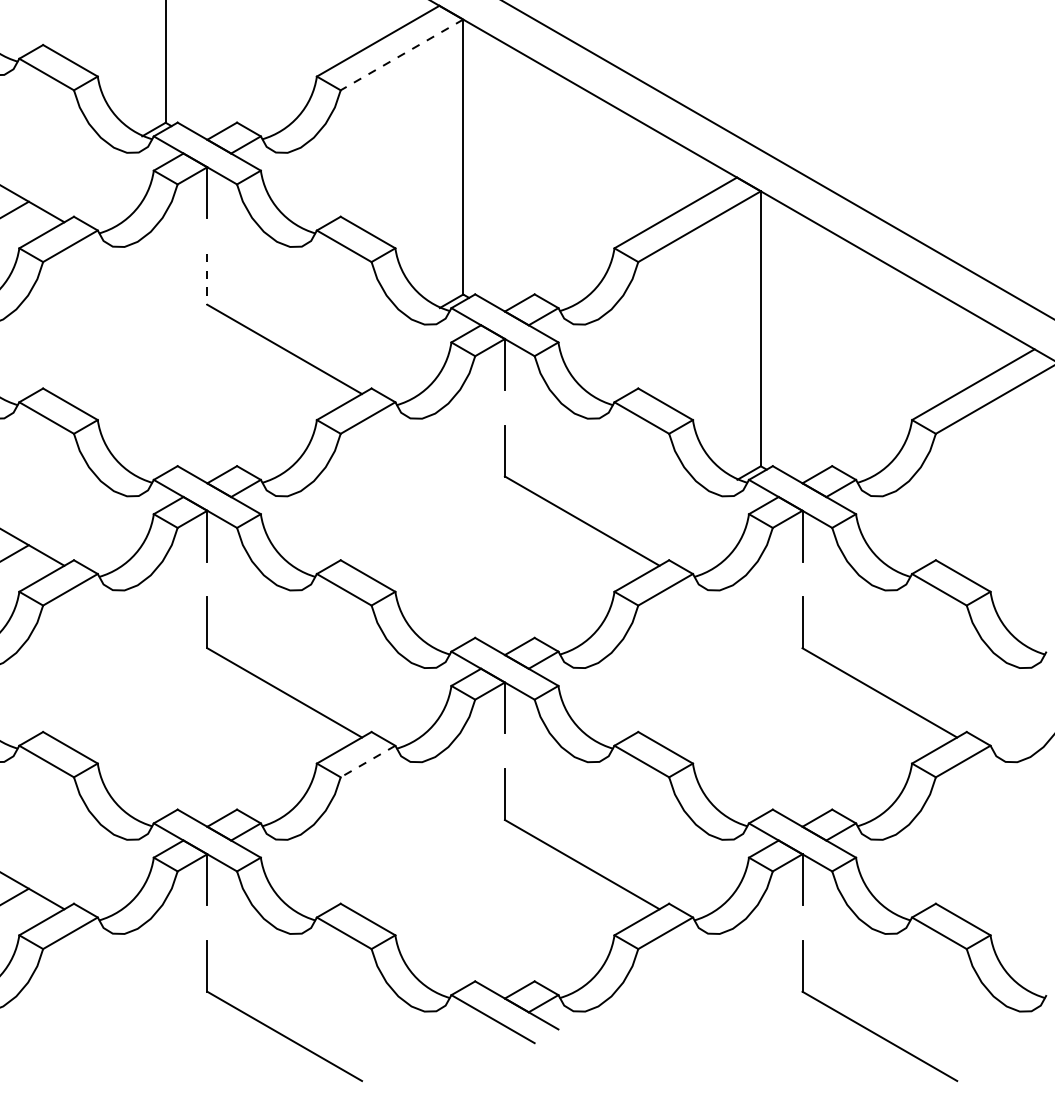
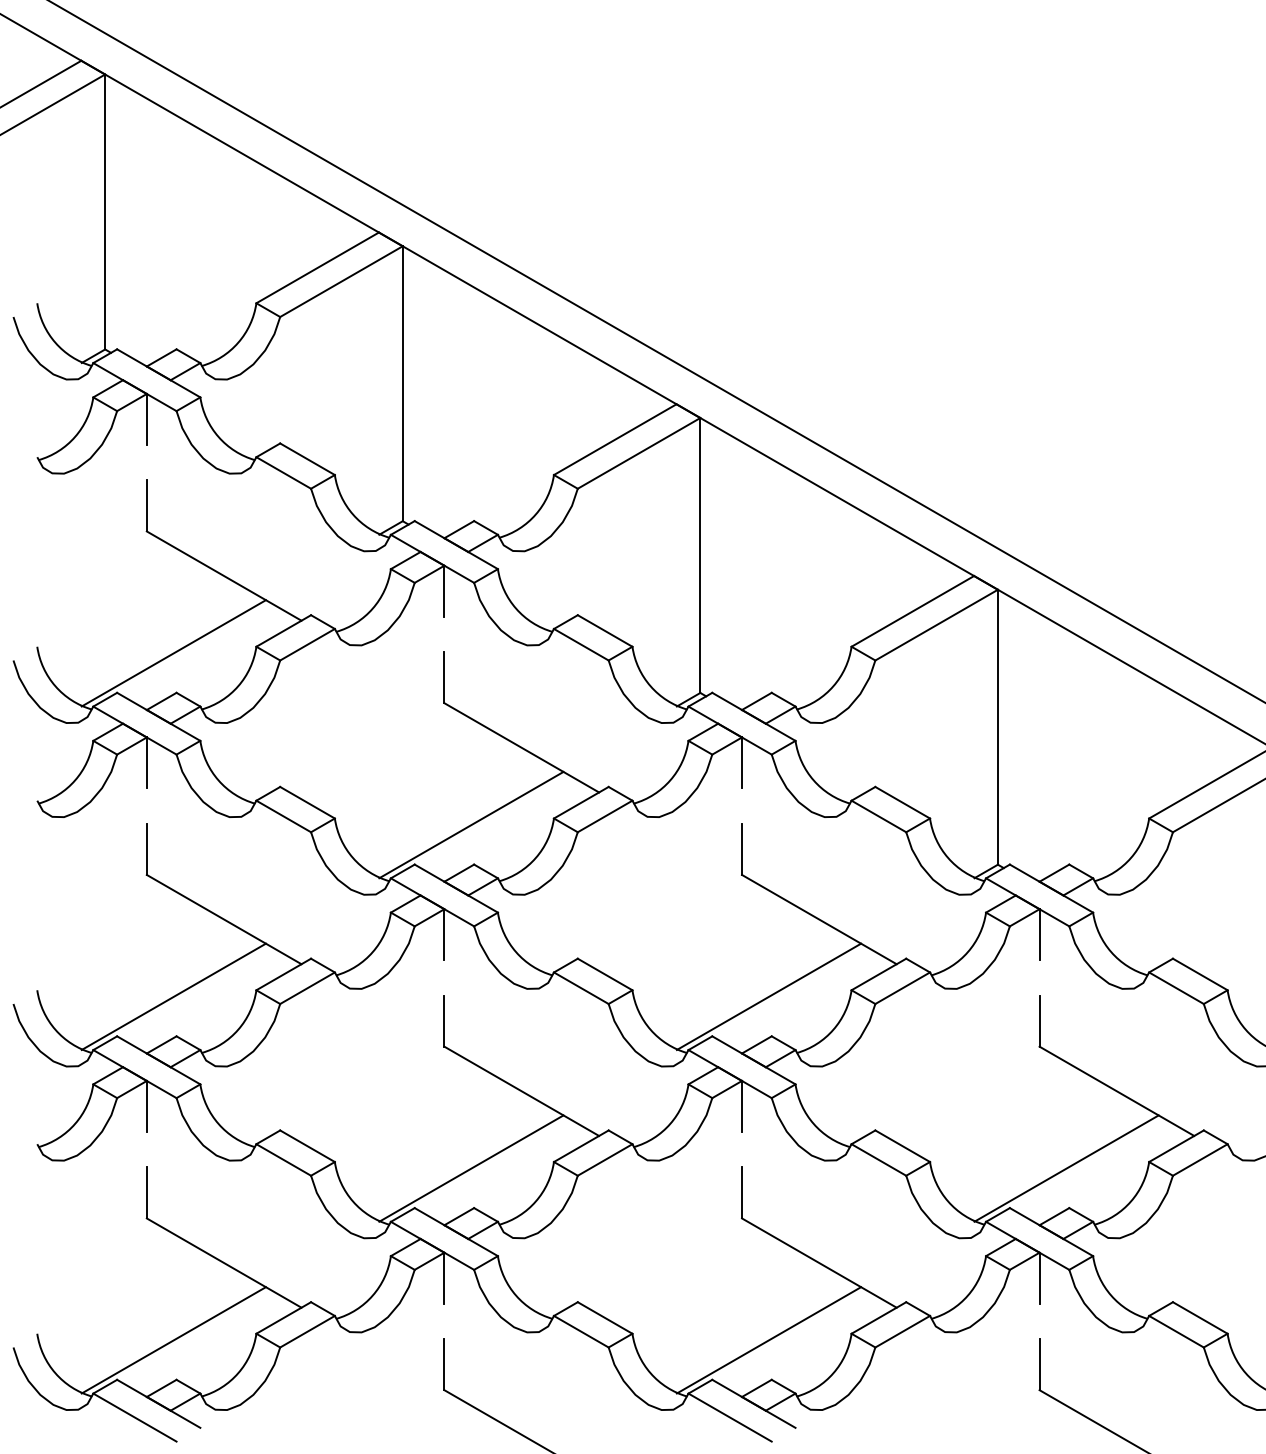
line: (402, 55) -> (639, 453), dashed -> solid
line: (207, 280) -> (444, 678), dashed -> solid
line: (234, 426) -> (471, 824), added
line: (531, 598) -> (768, 996), added
line: (368, 761) -> (605, 1159), dashed -> solid
line: (234, 770) -> (471, 1168), added
line: (829, 770) -> (1066, 1168), added
line: (531, 942) -> (768, 1340), added

